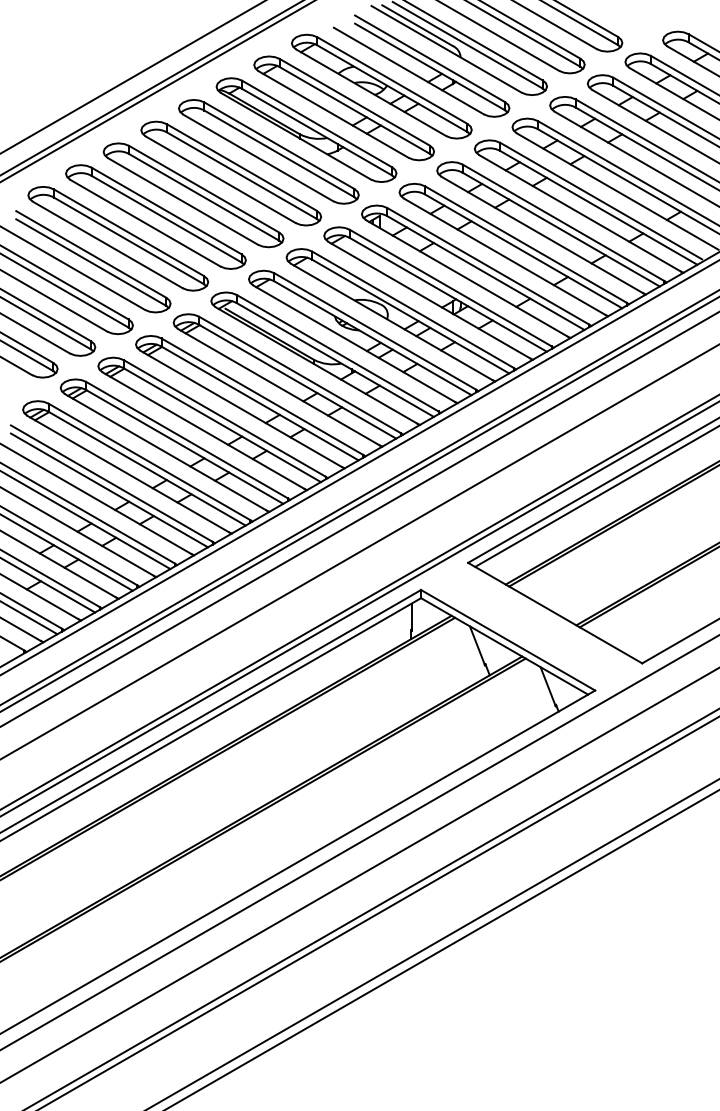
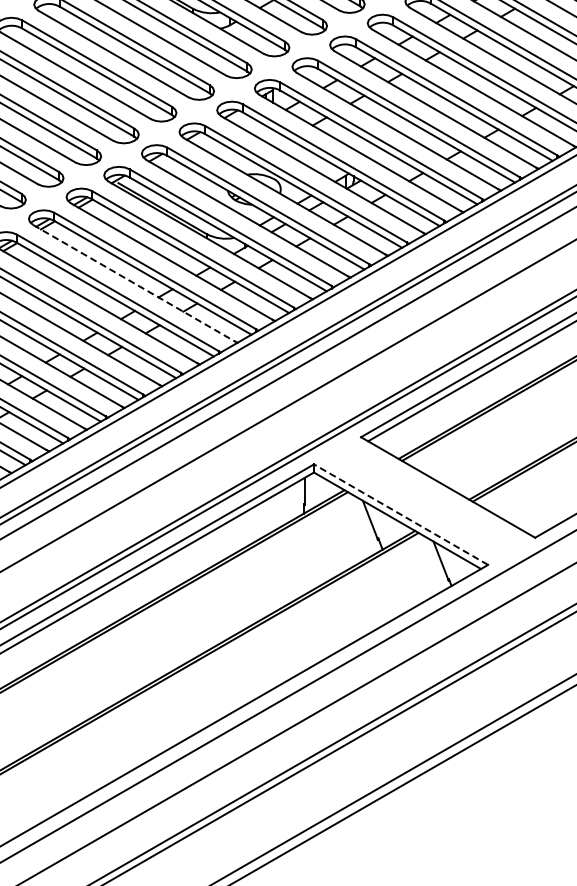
line: (241, 409) -> (134, 283), solid -> dashed
line: (508, 640) -> (401, 514), solid -> dashed

